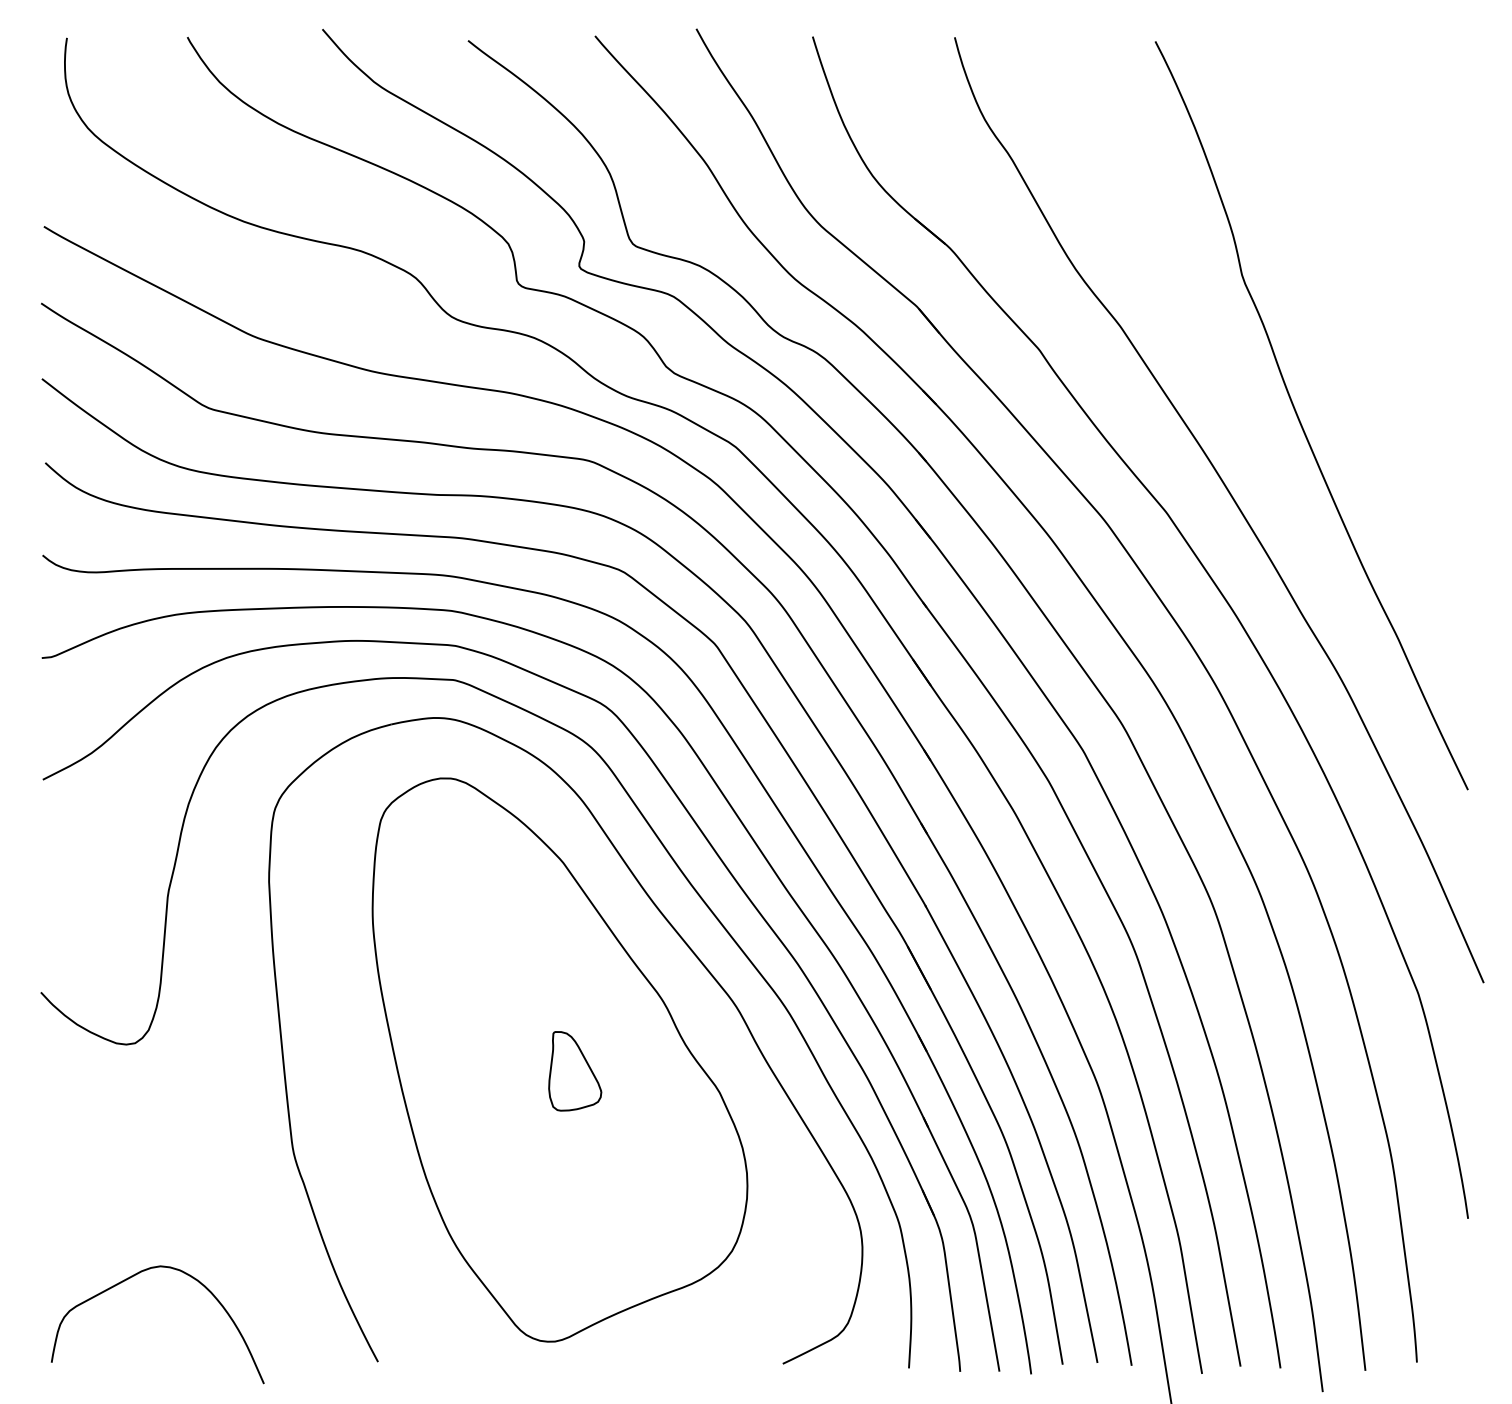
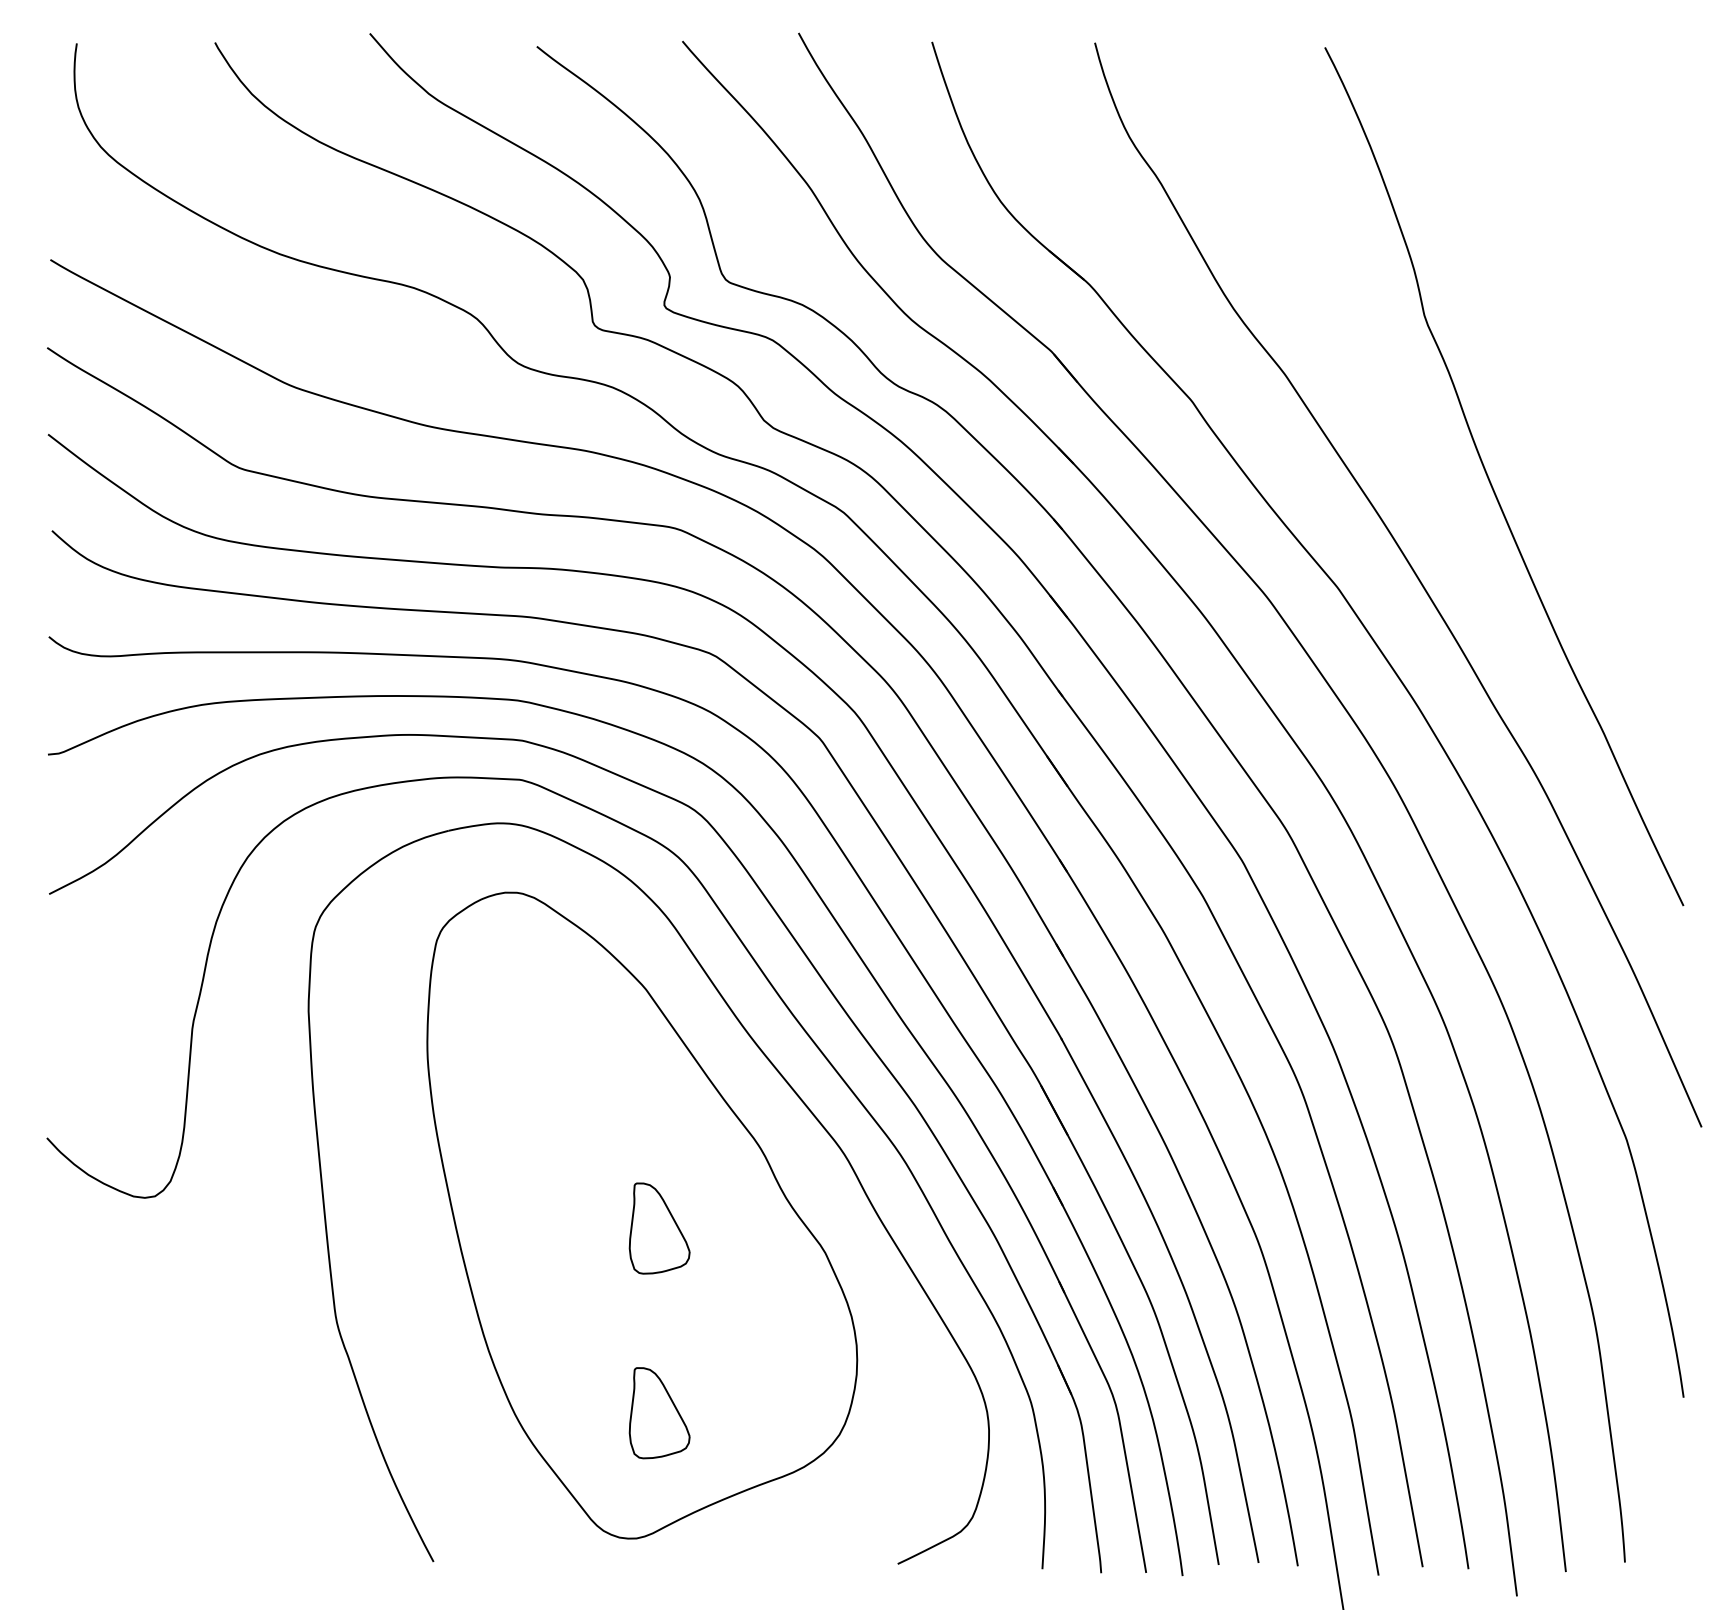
part: (575, 1232) -> (660, 1413), added
curve: (134, 1276) -> (154, 1463), removed

